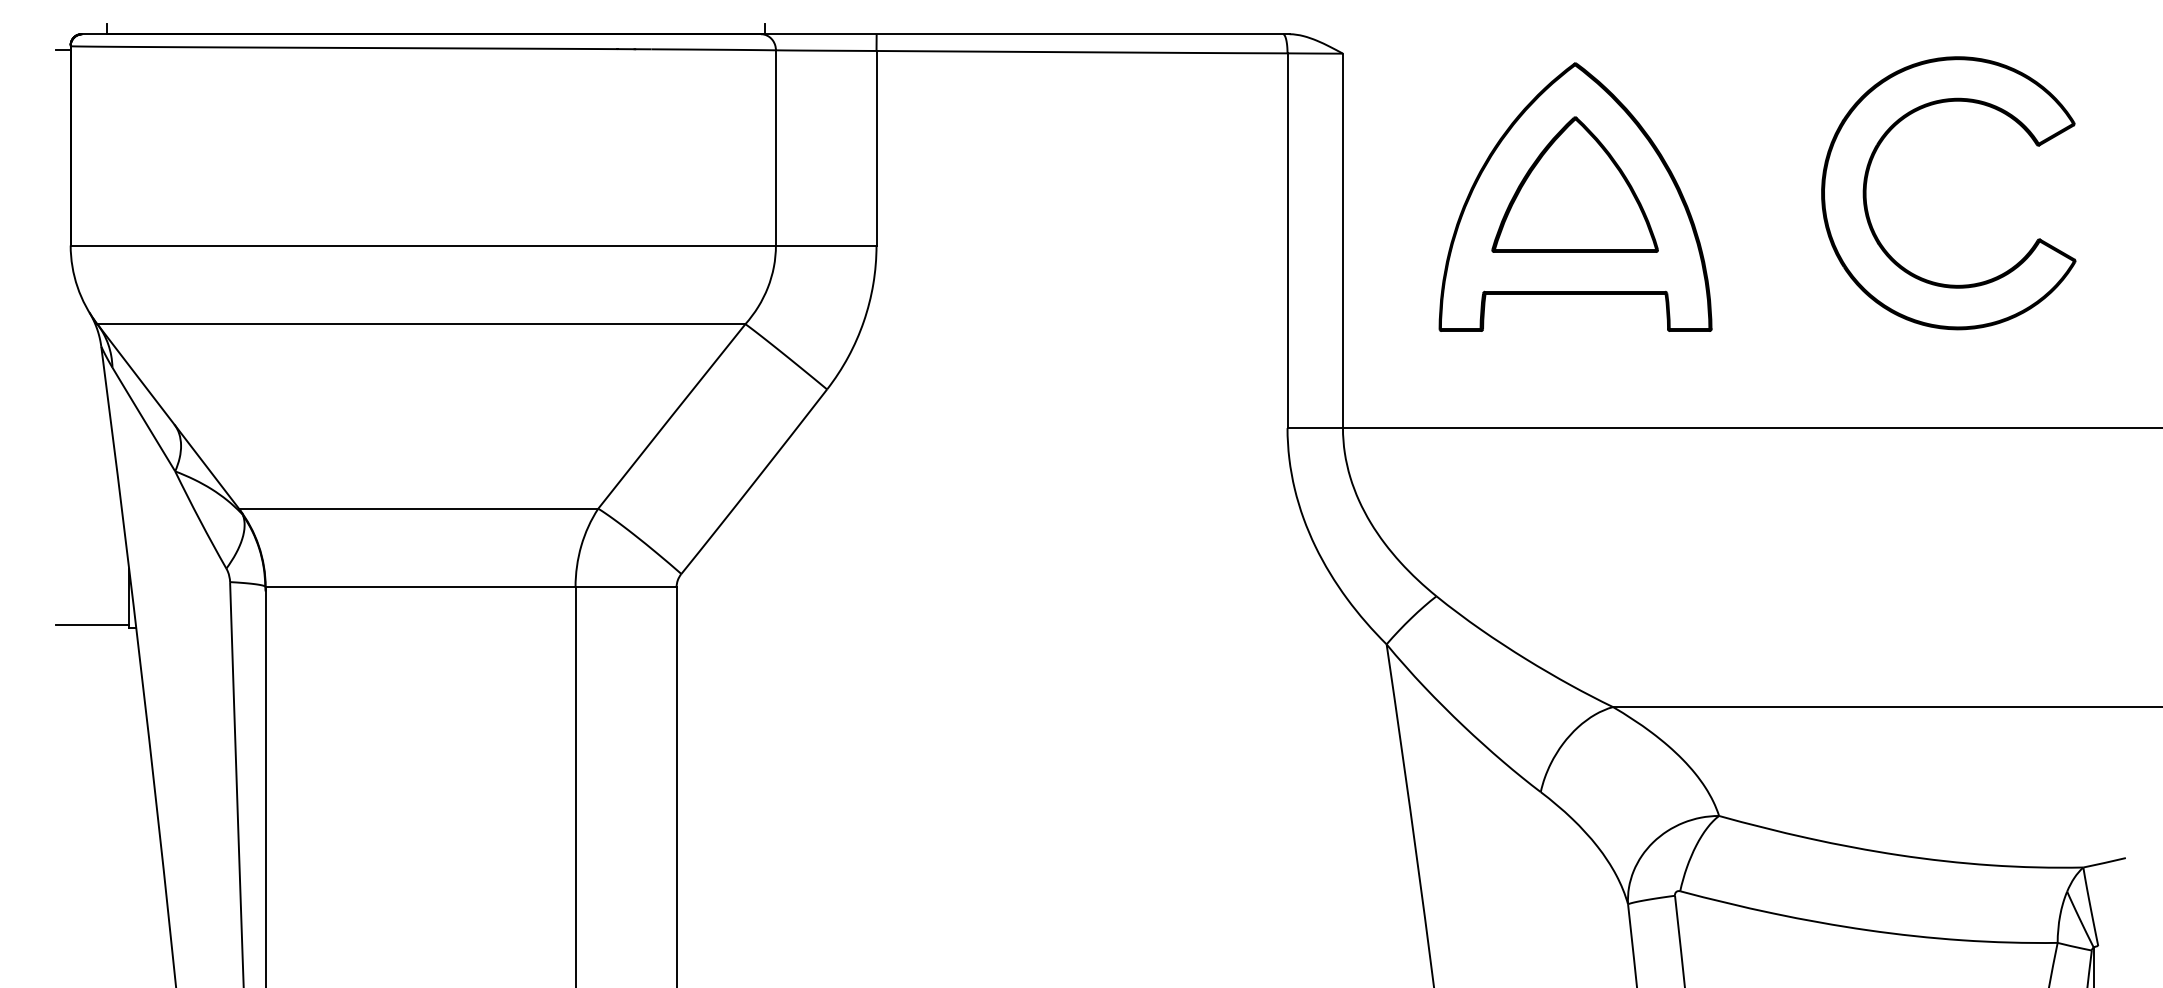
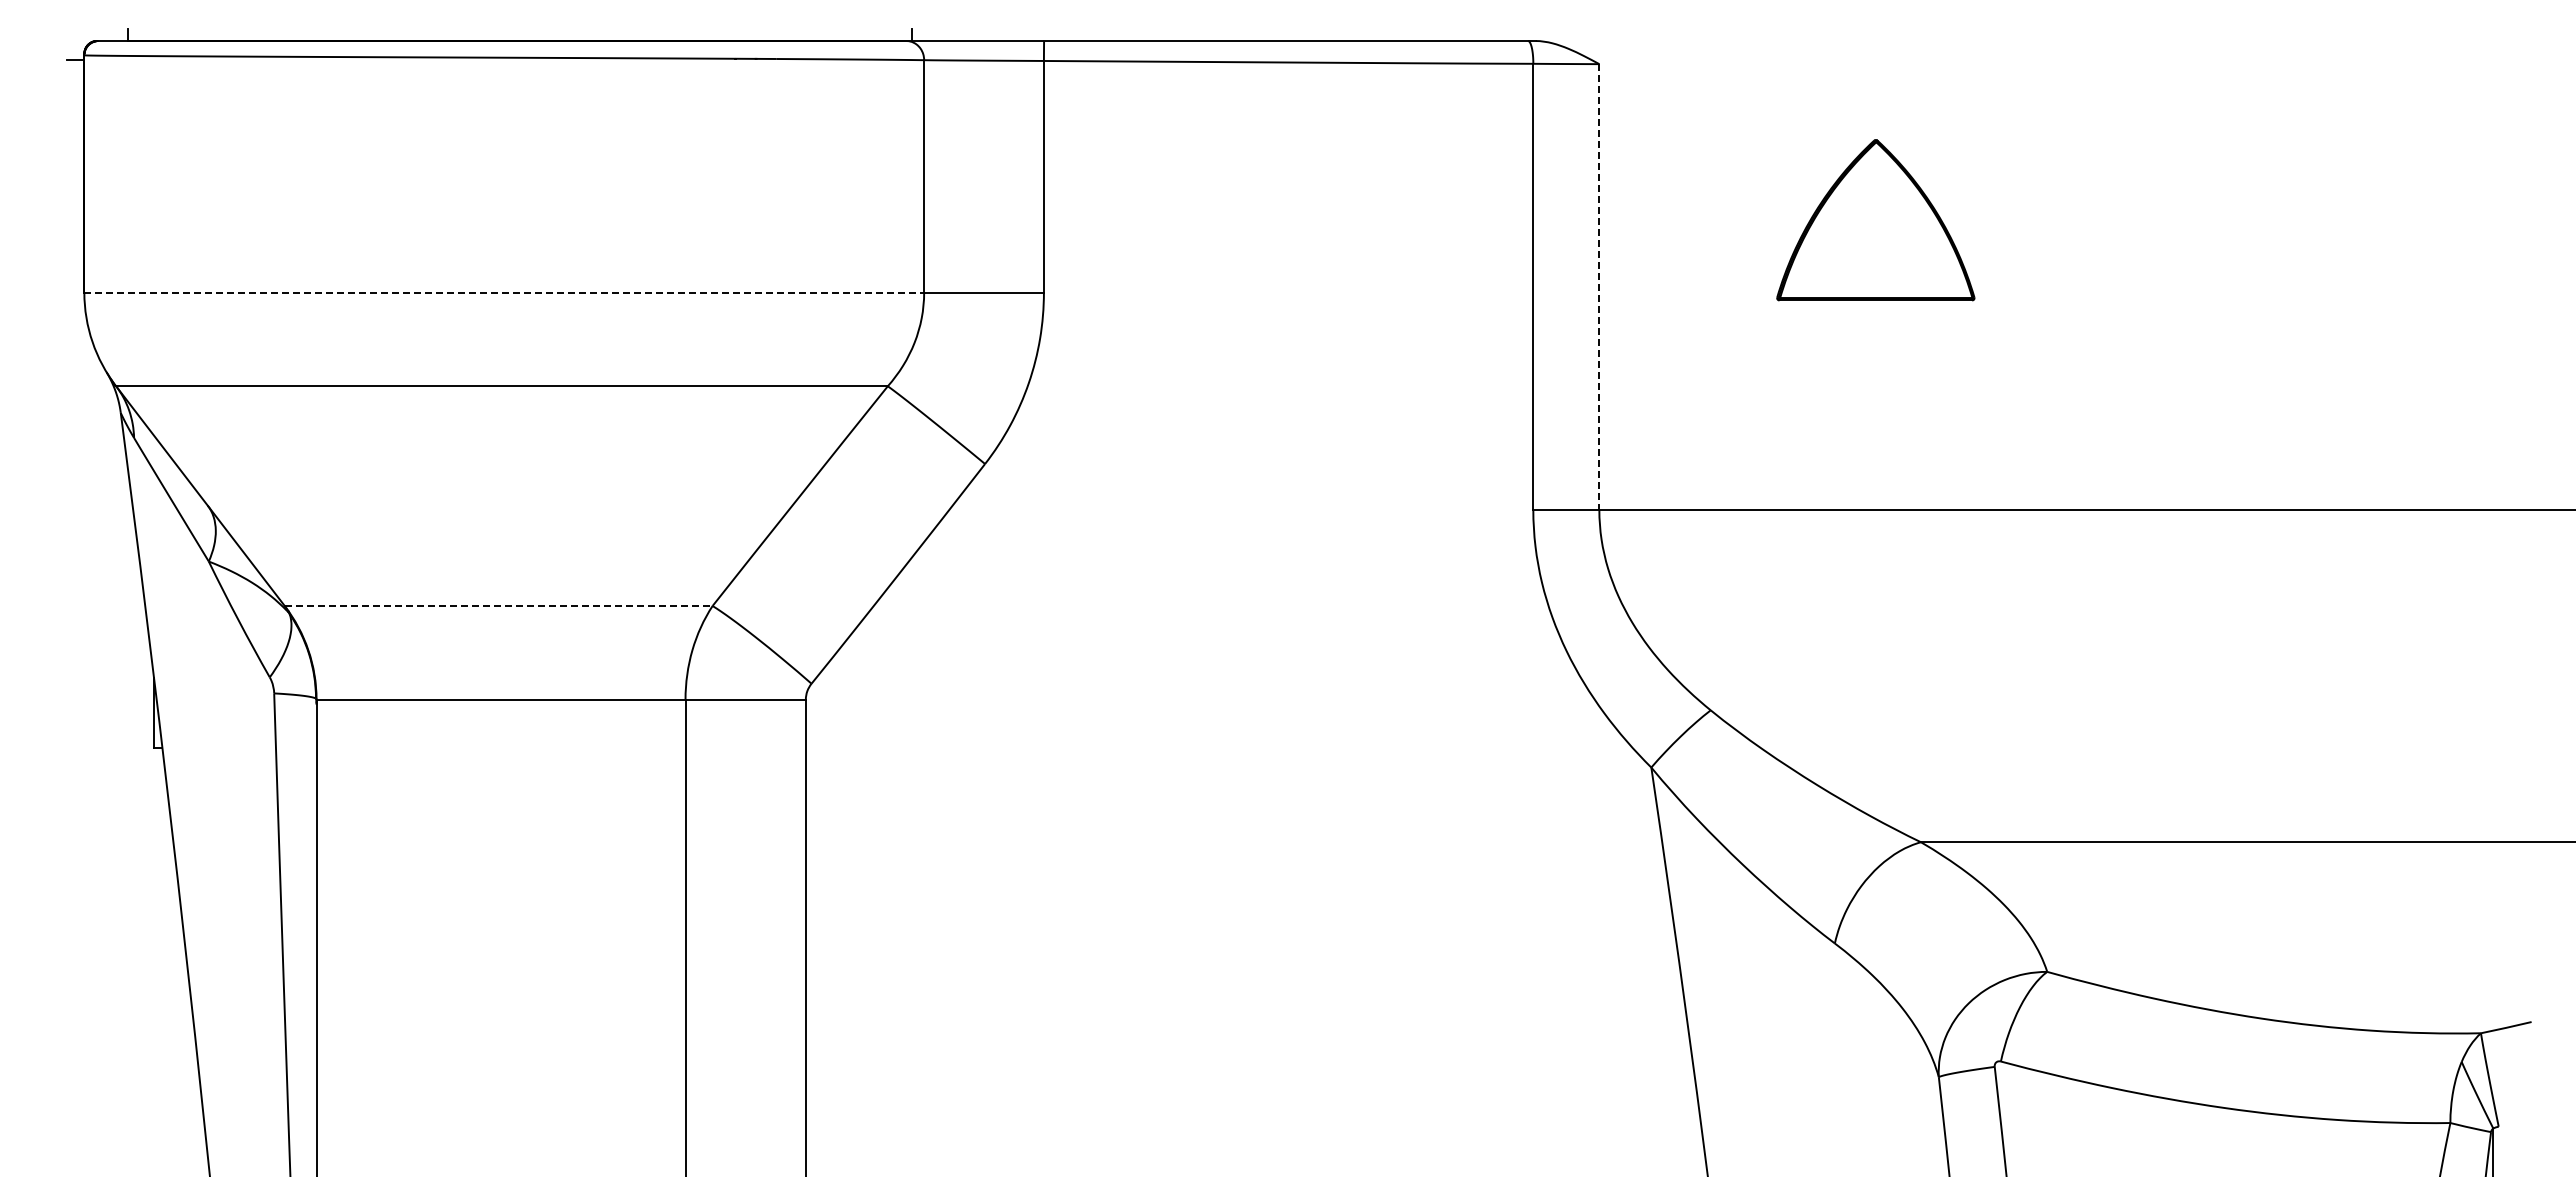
part: (1867, 184) -> (2223, 219), removed
part: (1575, 196) -> (1876, 234), removed
line: (1343, 241) -> (1599, 287), solid -> dashed
line: (423, 245) -> (504, 292), solid -> dashed
line: (418, 509) -> (498, 606), solid -> dashed
line: (92, 625) -> (110, 745), removed

